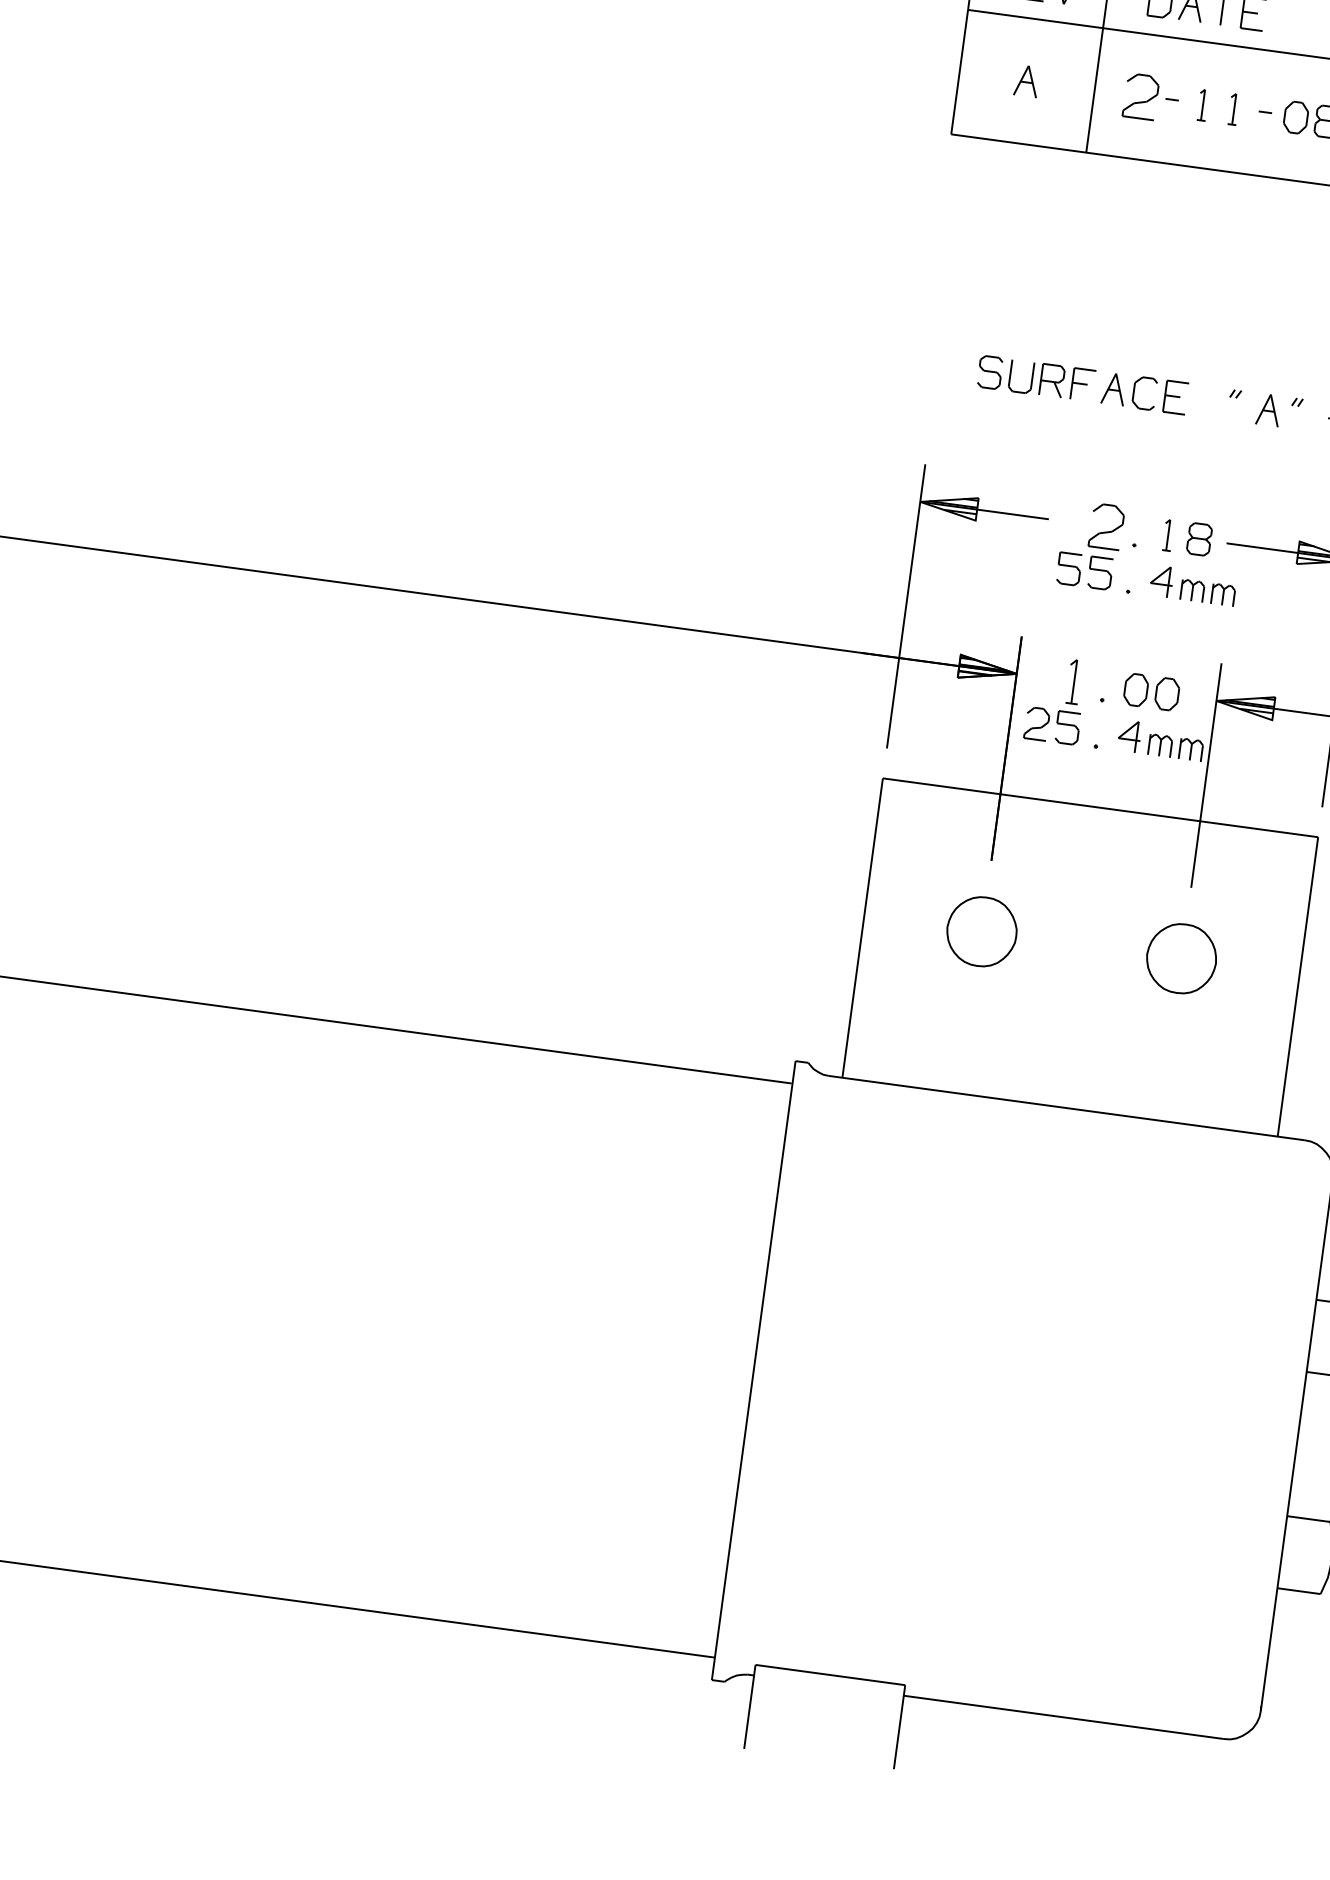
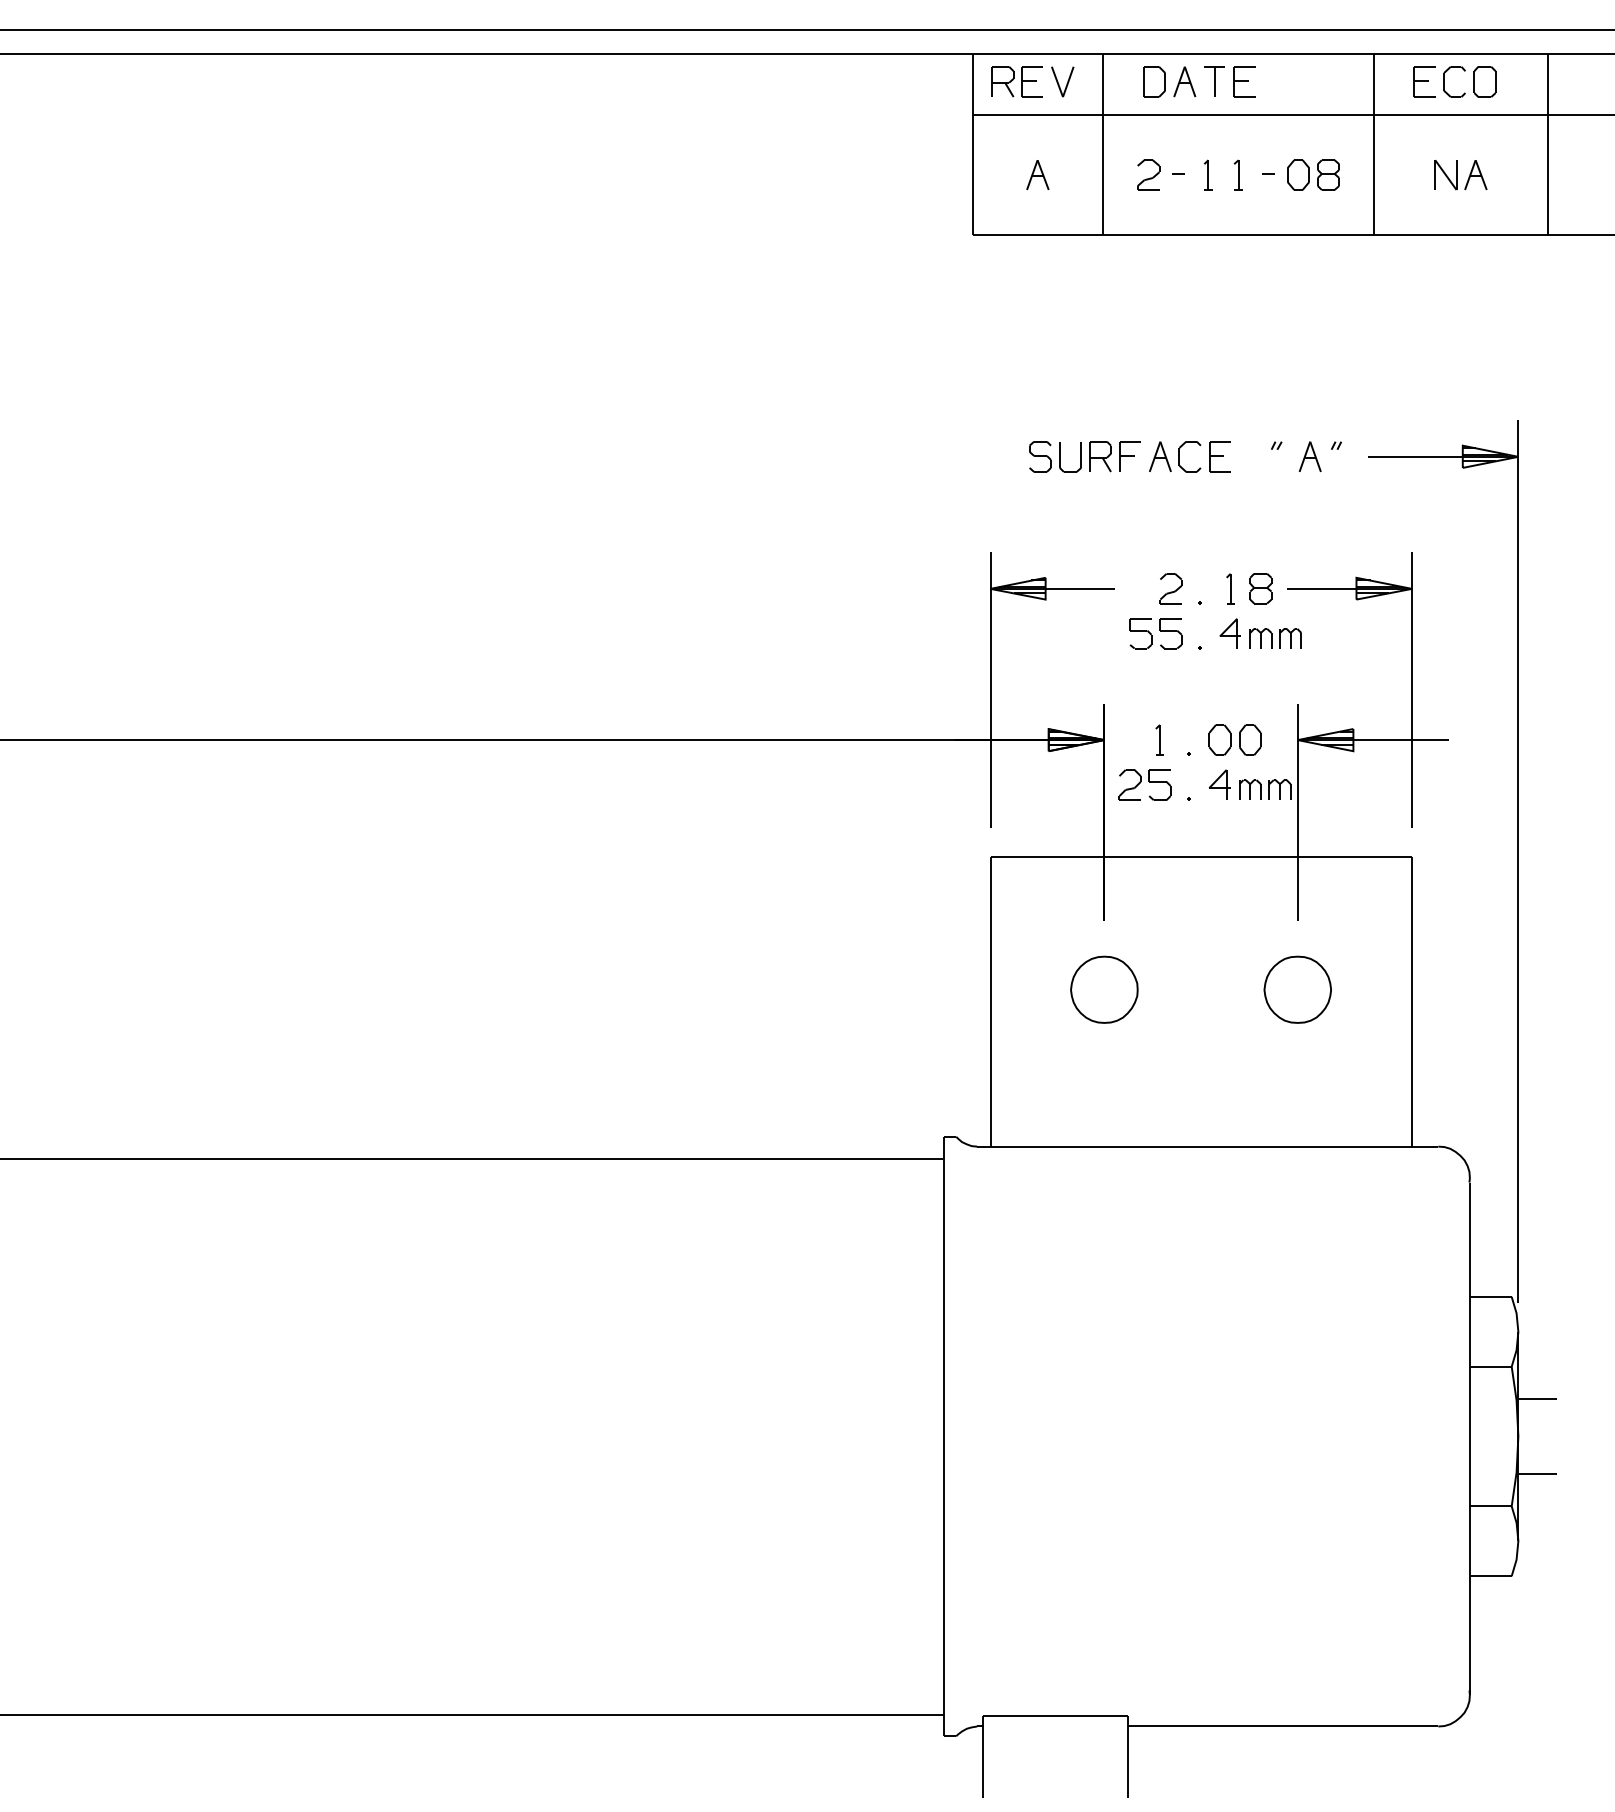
part: (1141, 96) -> (1148, 174), size x0.71
part: (1106, 526) -> (1170, 588), size x0.71
part: (1073, 681) -> (1159, 739), size x0.71

